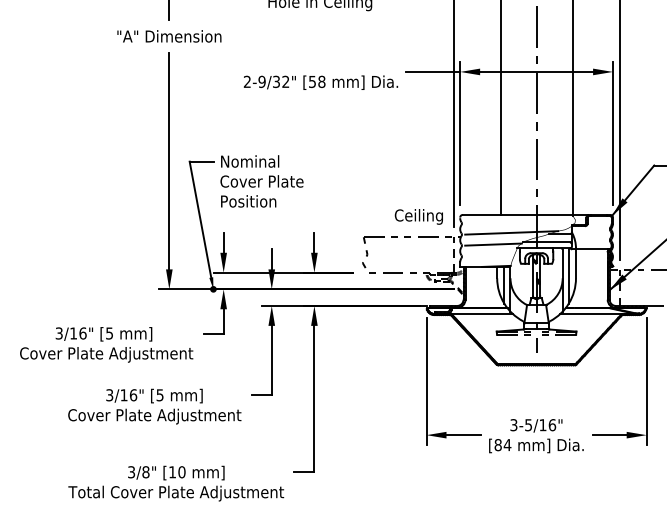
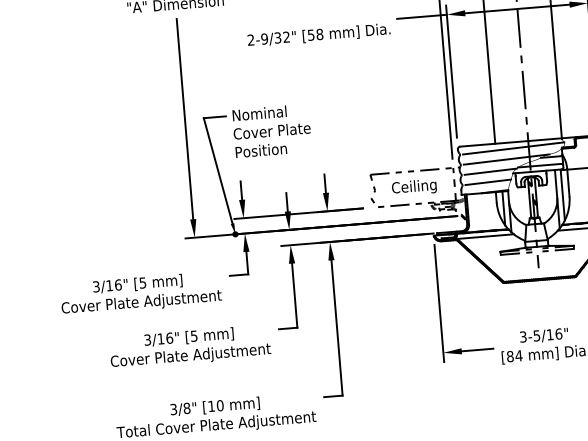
text: (418, 216) -> (413, 187), moved
line: (520, 221) -> (513, 148), added
line: (489, 255) -> (487, 182), added

